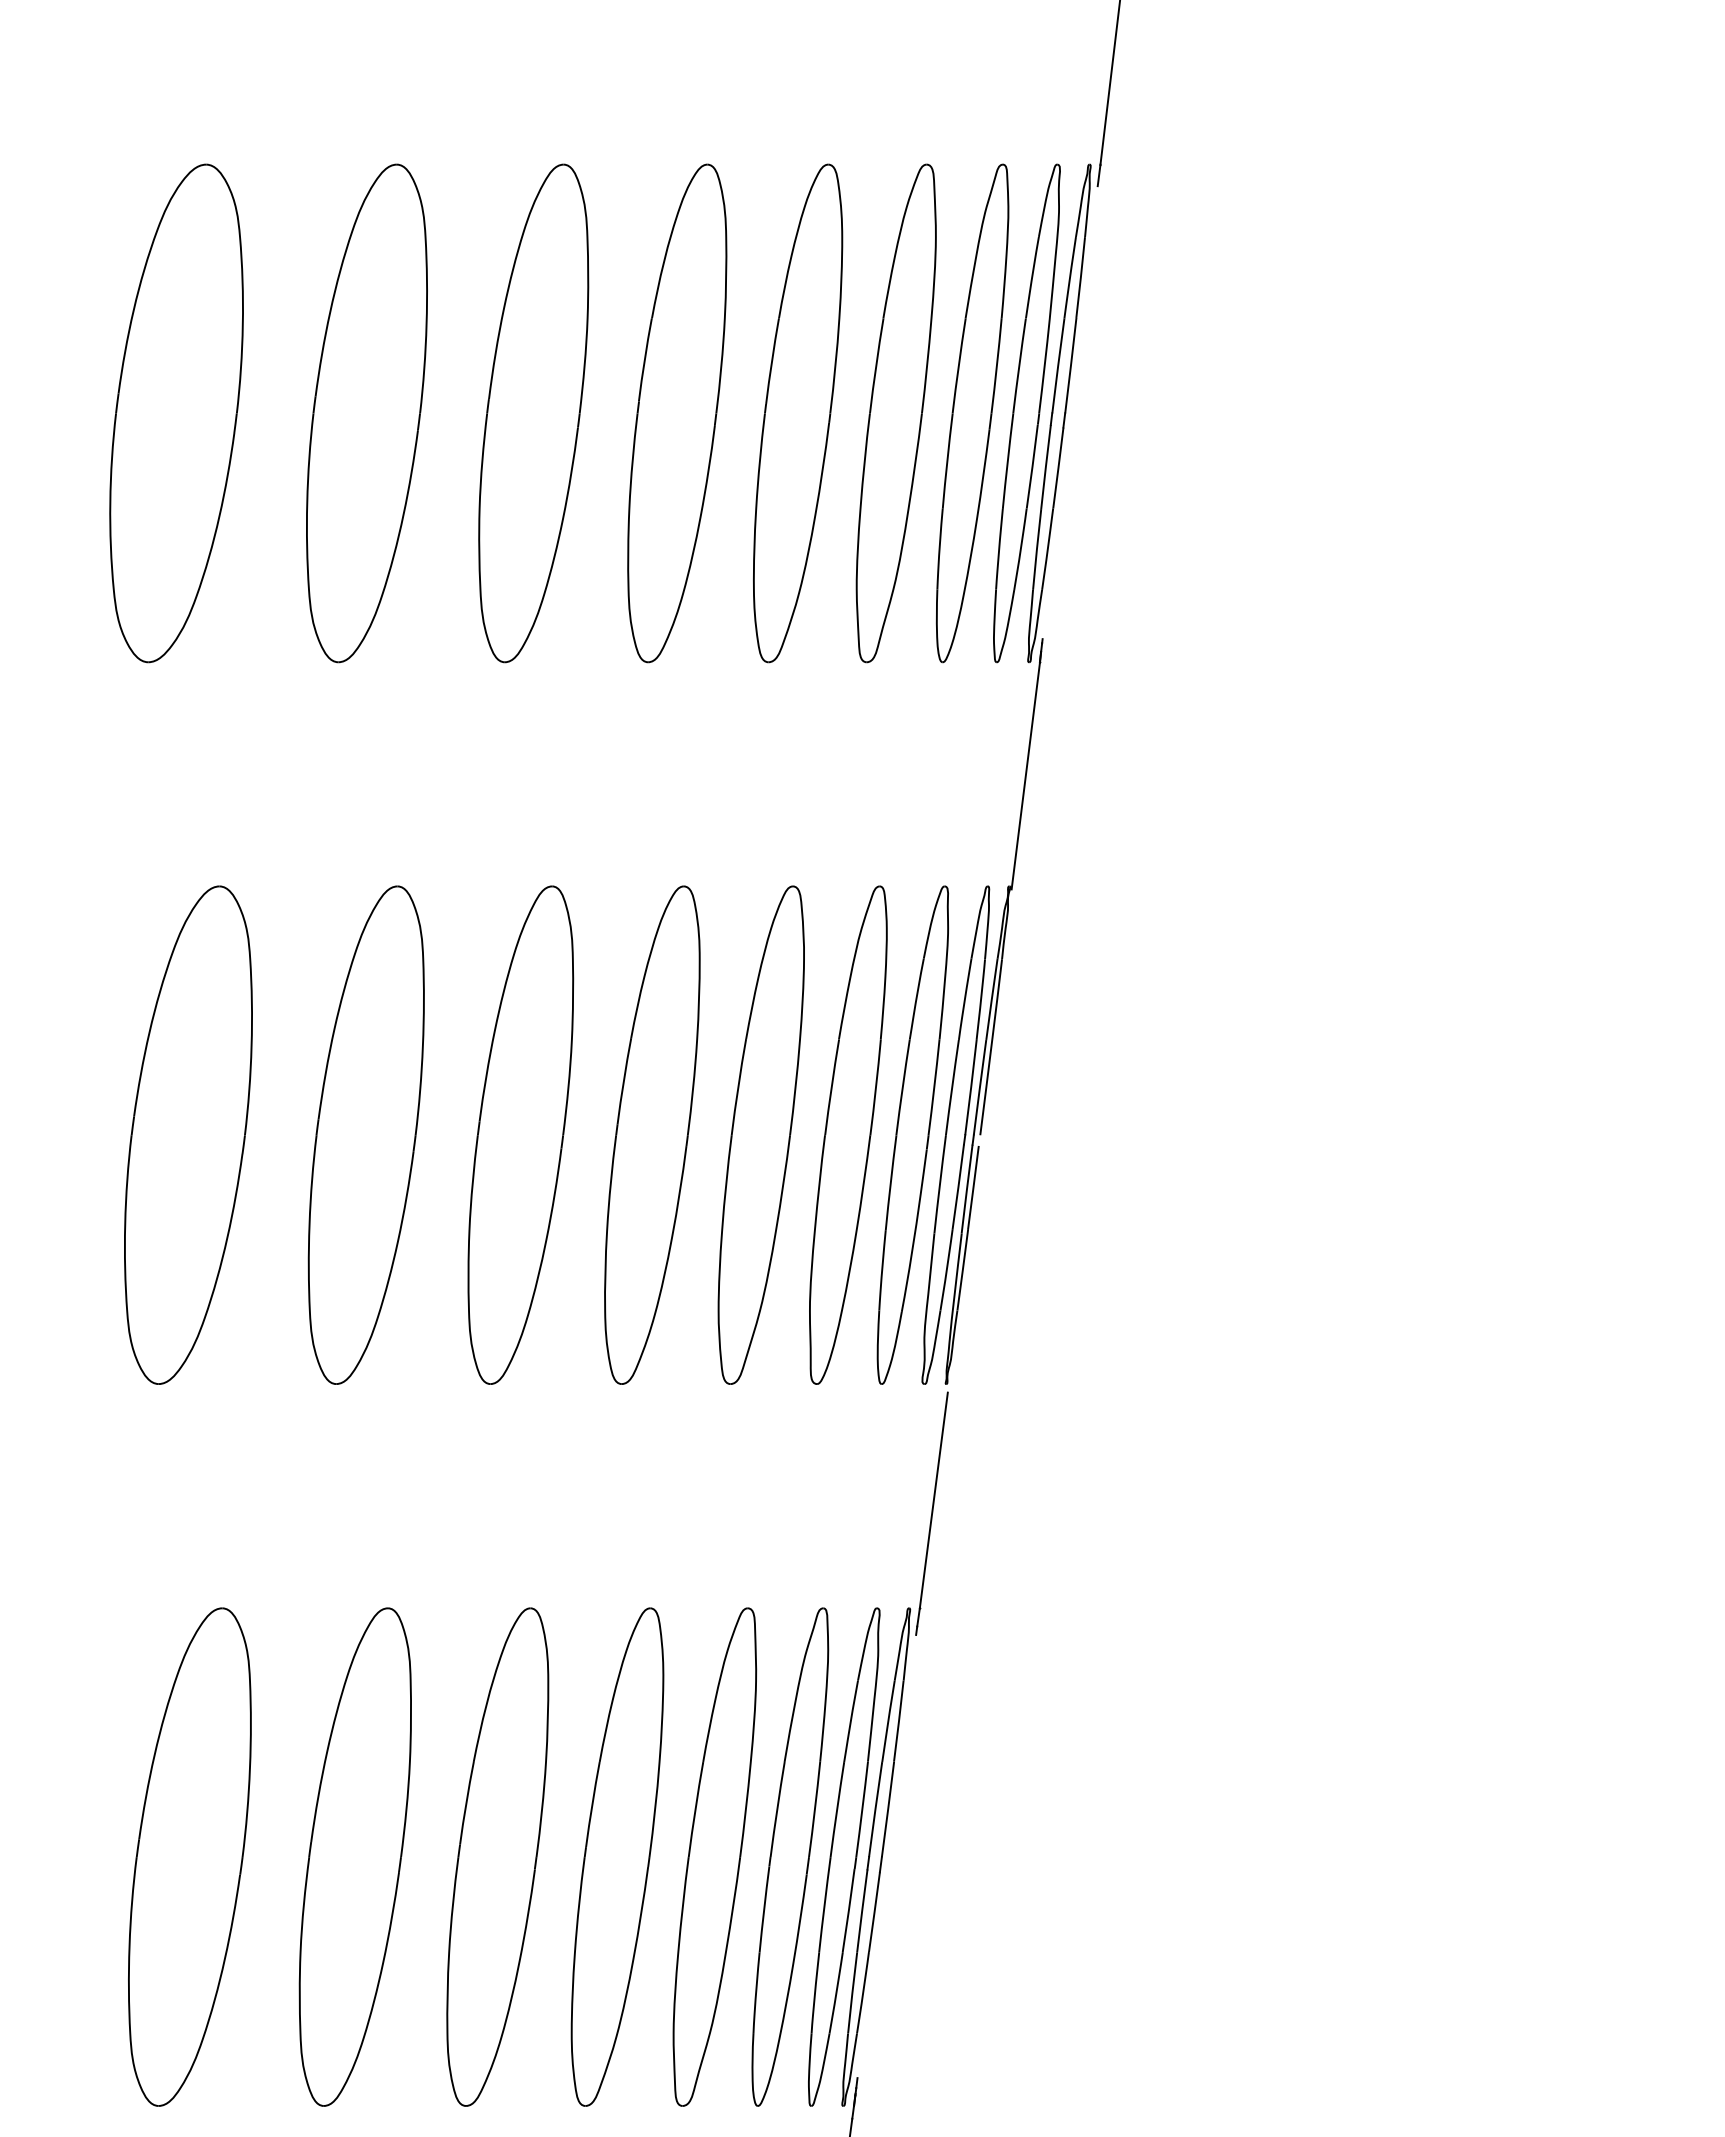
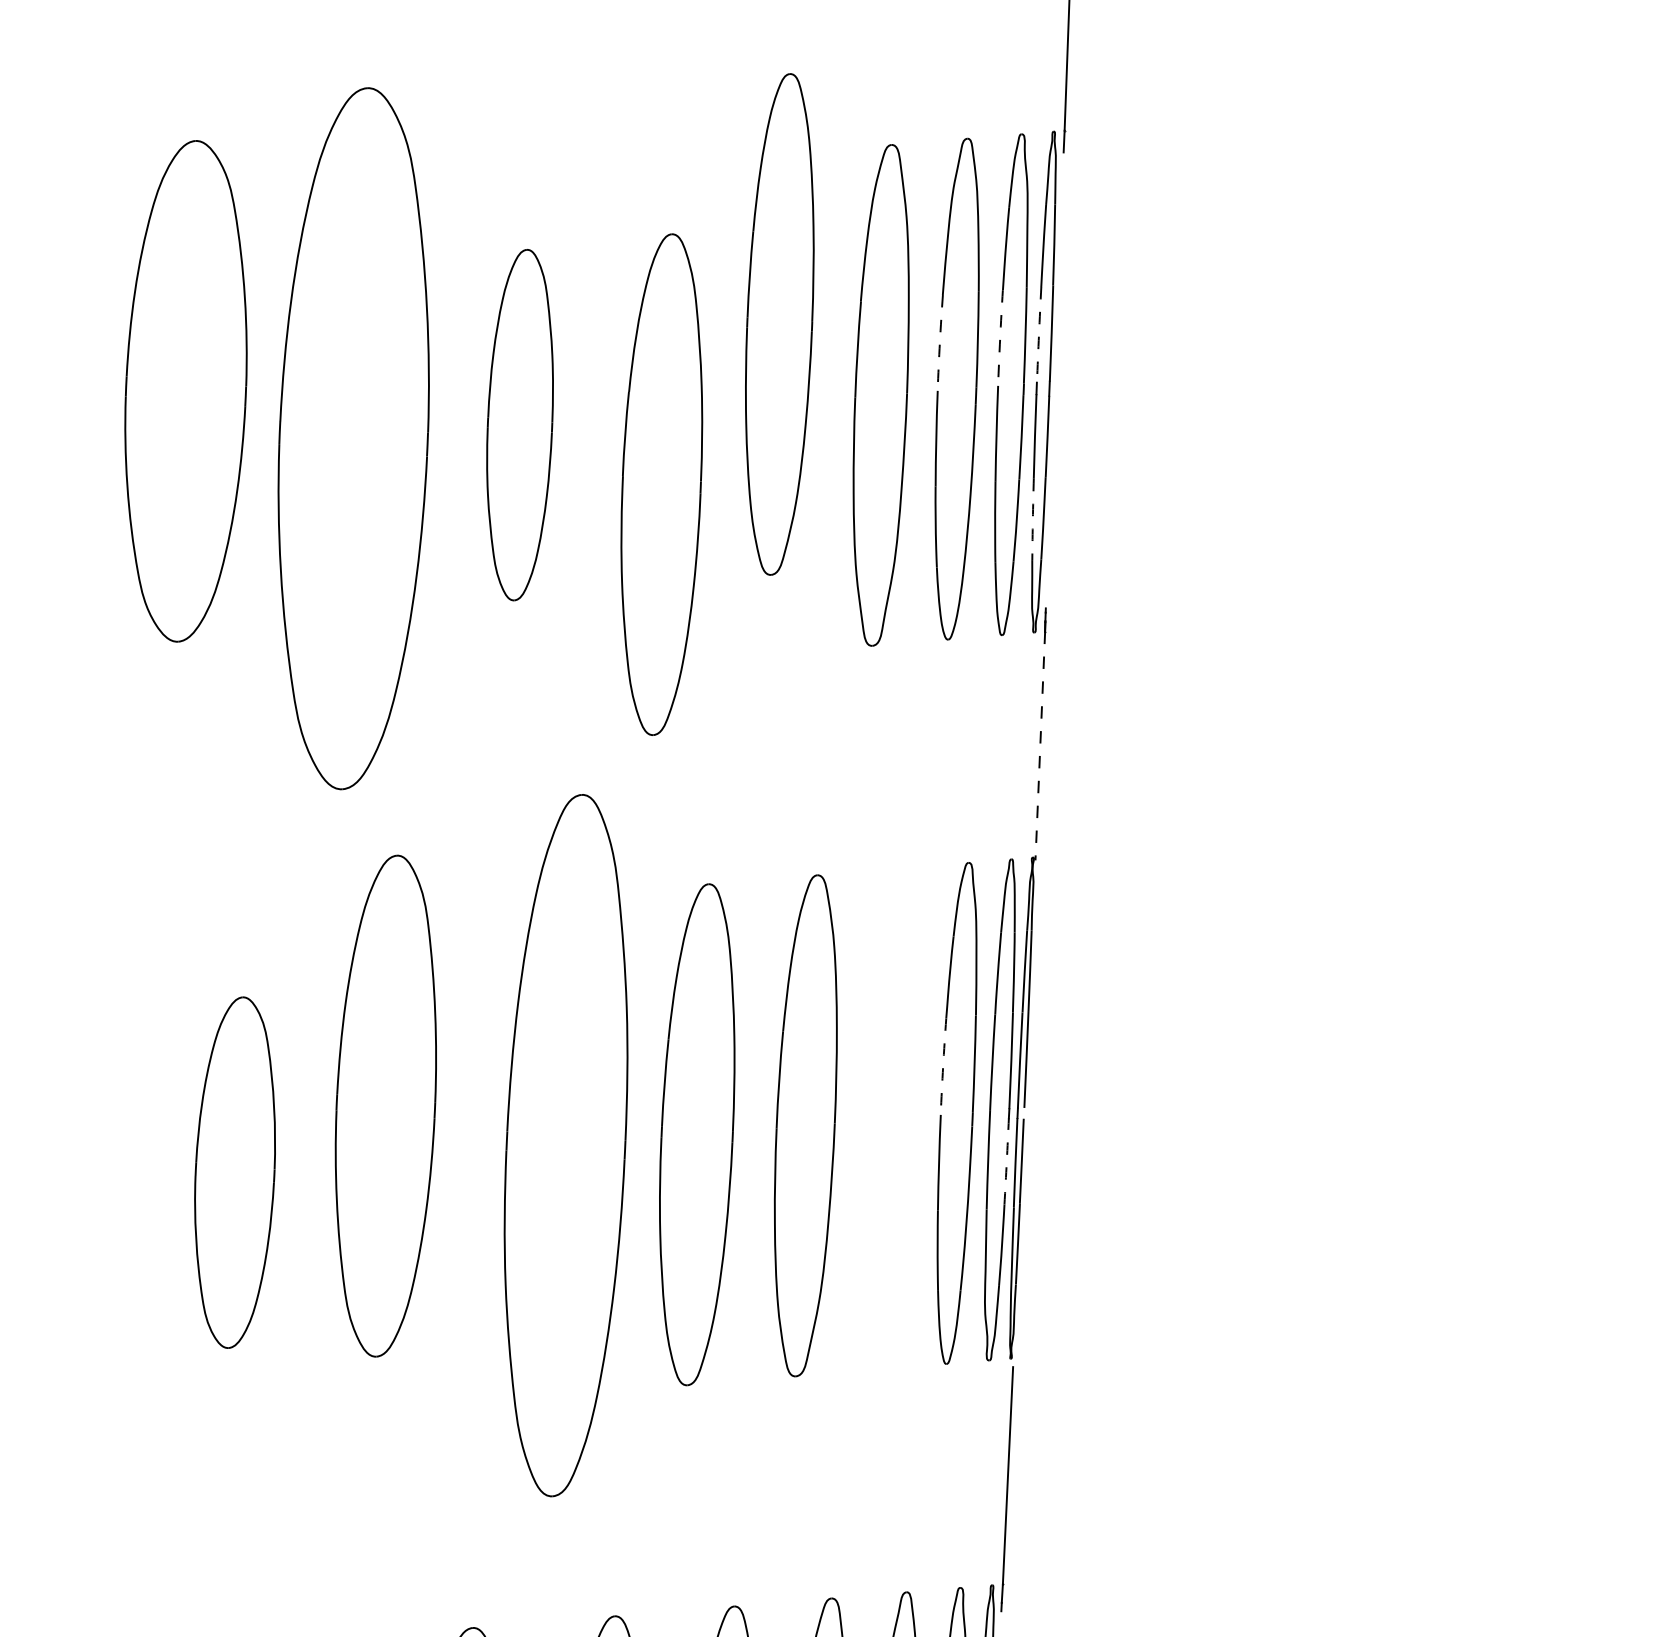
arc: (958, 365) -> (939, 342), solid -> dashed
arc: (1019, 365) -> (1000, 337), solid -> dashed
arc: (1058, 365) -> (1039, 334), solid -> dashed
part: (176, 413) -> (186, 391), moved
part: (366, 413) -> (353, 438), size x1.4
part: (533, 413) -> (519, 425), size x0.7
part: (677, 413) -> (662, 484), moved
part: (798, 413) -> (780, 324), moved
arc: (1036, 549) -> (1032, 519), solid -> dashed
line: (1025, 776) -> (1040, 746), solid -> dashed
arc: (902, 1087) -> (942, 1066), solid -> dashed
part: (188, 1134) -> (235, 1172), size x0.7
part: (365, 1134) -> (385, 1105), moved
part: (520, 1134) -> (566, 1144), size x1.4
part: (848, 1134) -> (892, 1118), removed
arc: (958, 1187) -> (1006, 1161), solid -> dashed

